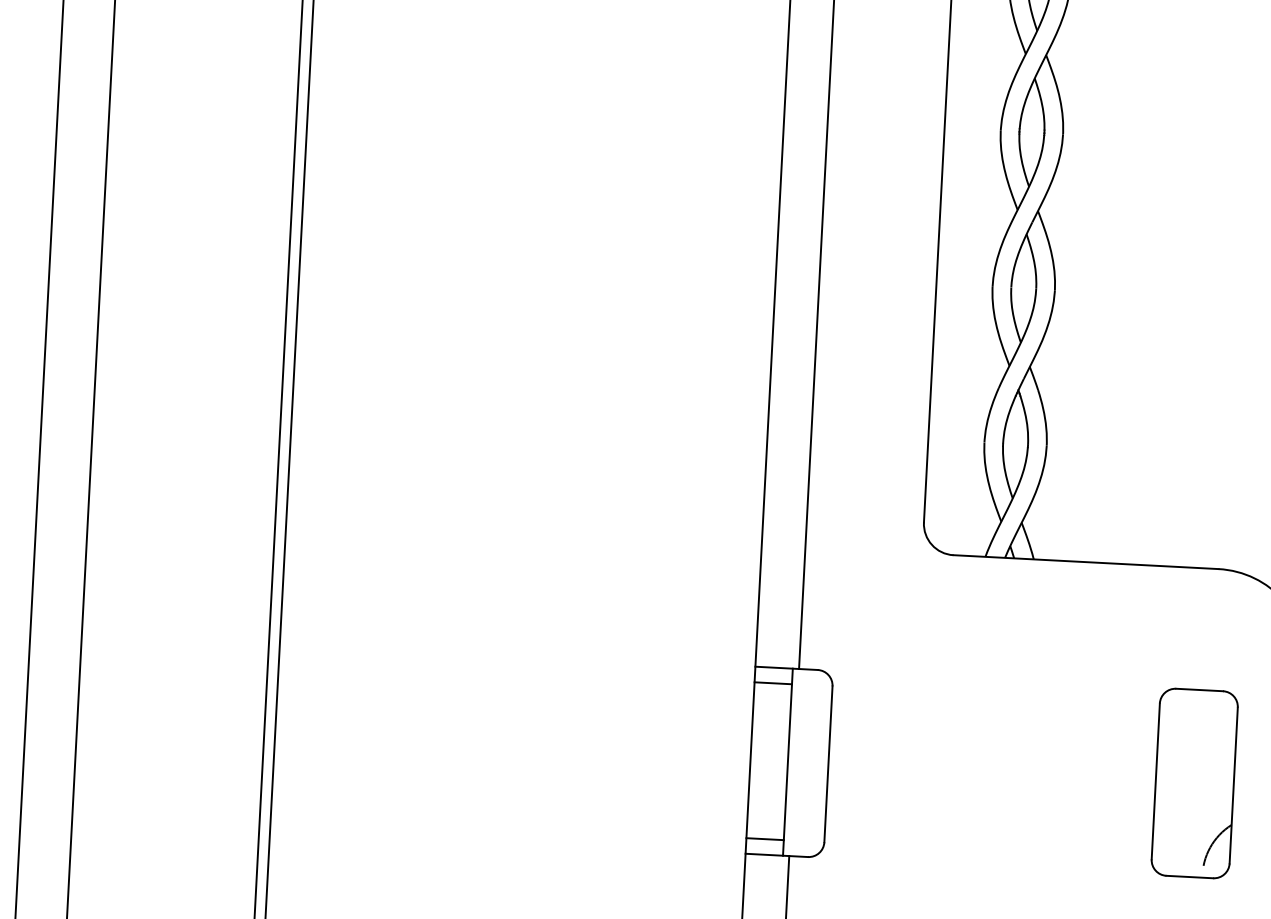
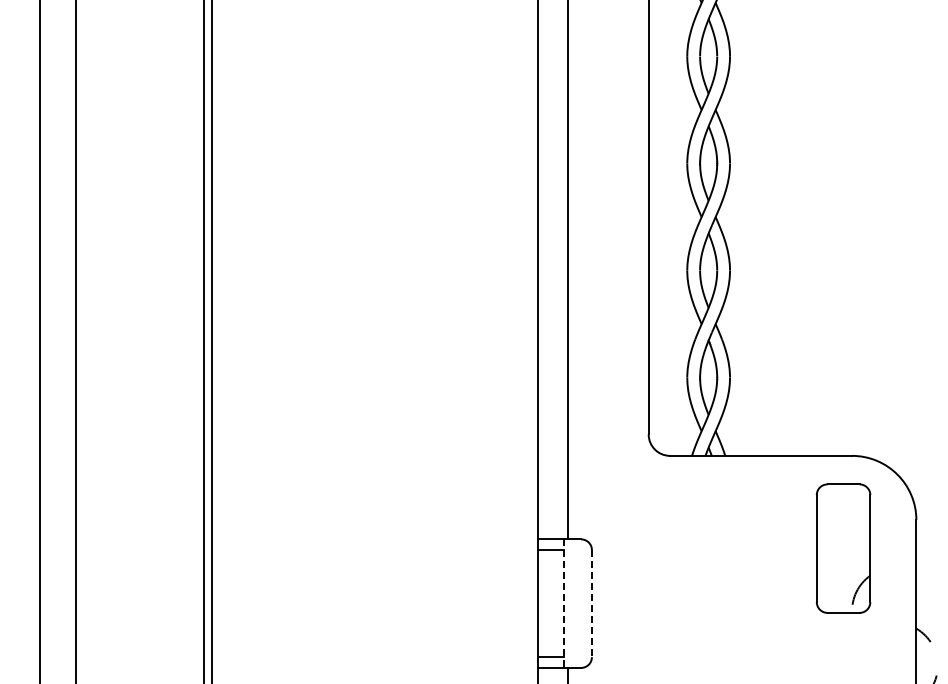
line: (788, 763) -> (564, 604), solid -> dashed
line: (827, 764) -> (591, 603), solid -> dashed
part: (1194, 783) -> (843, 548), moved

